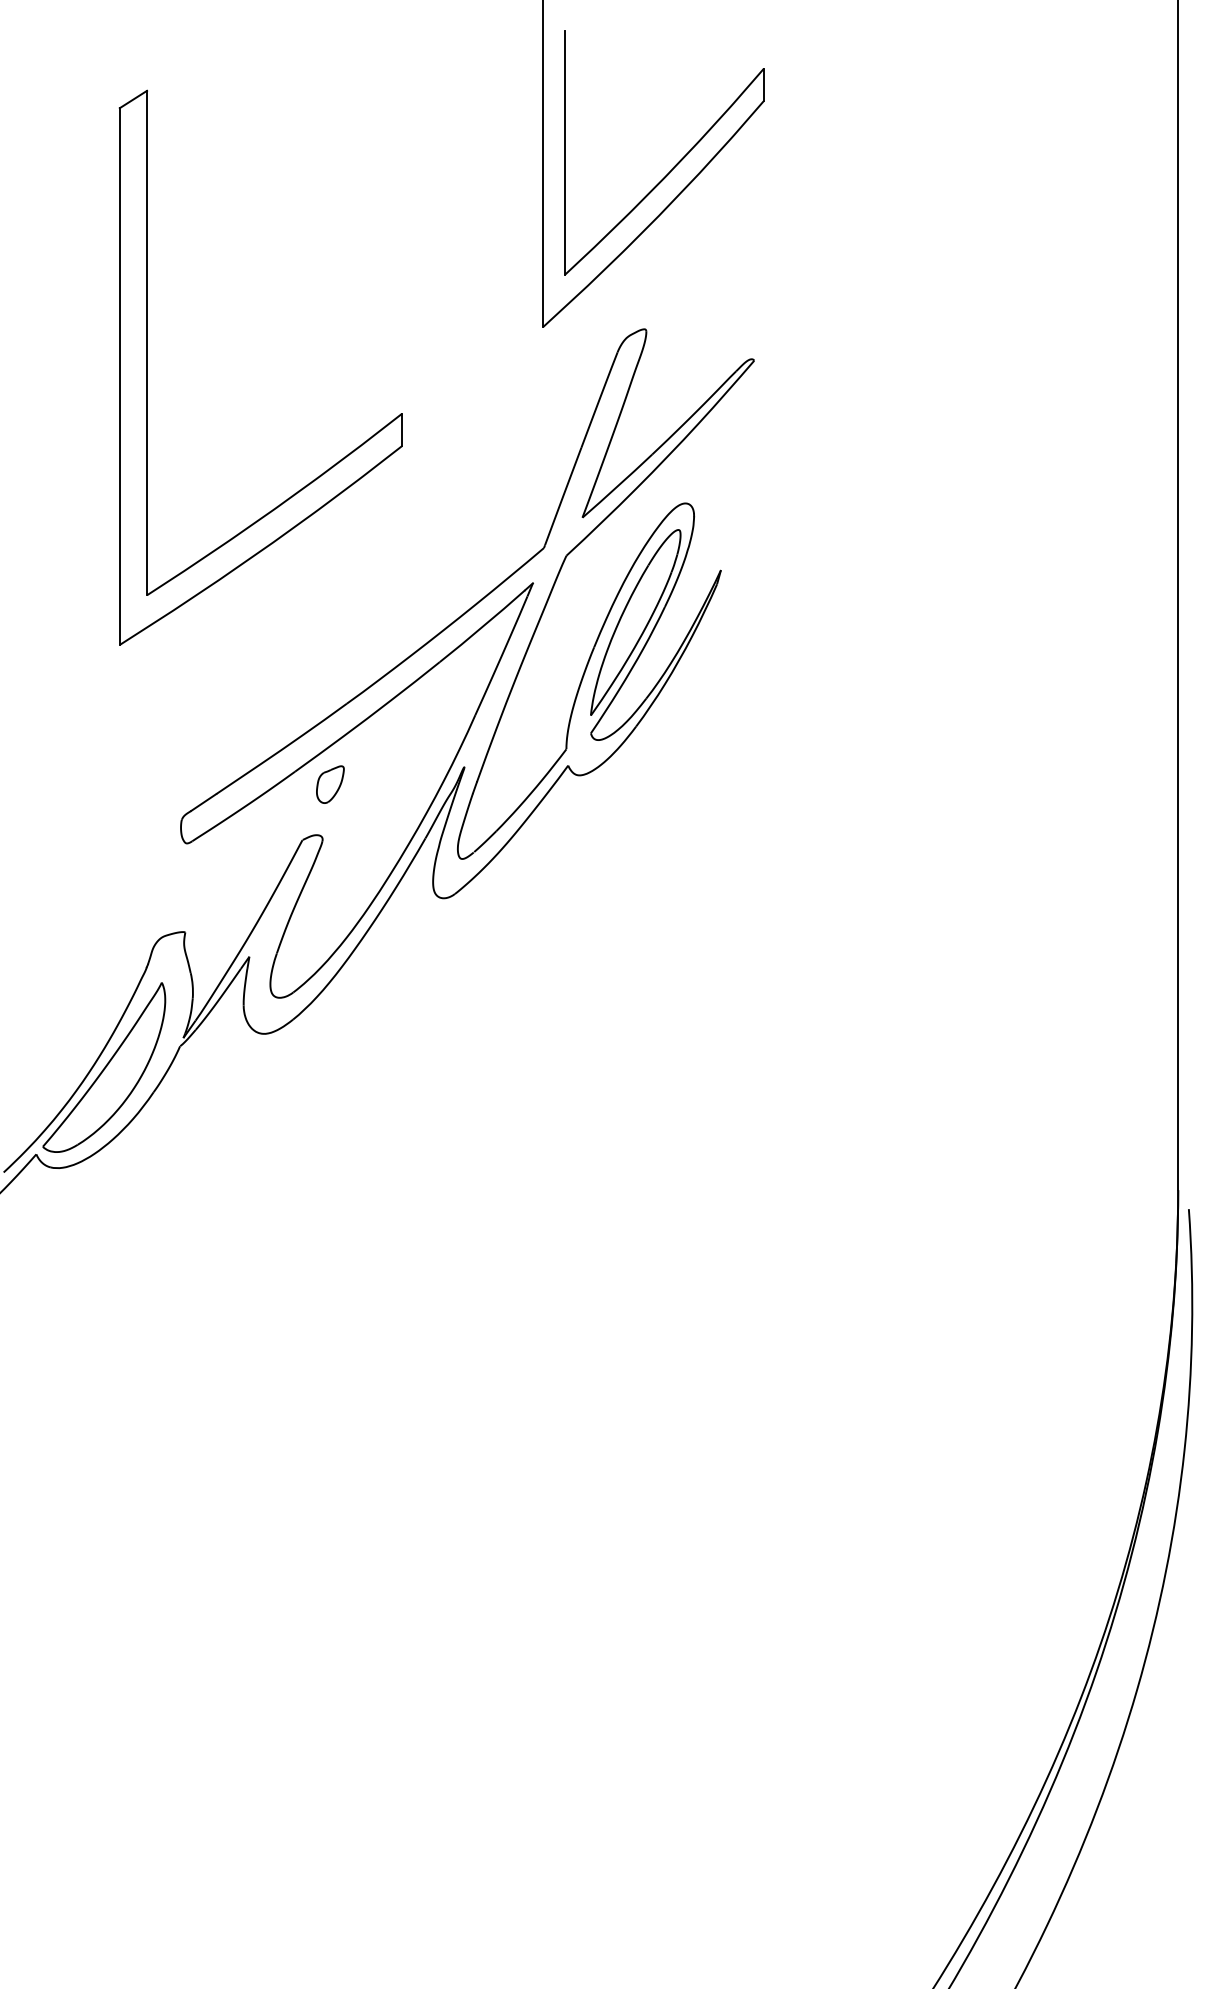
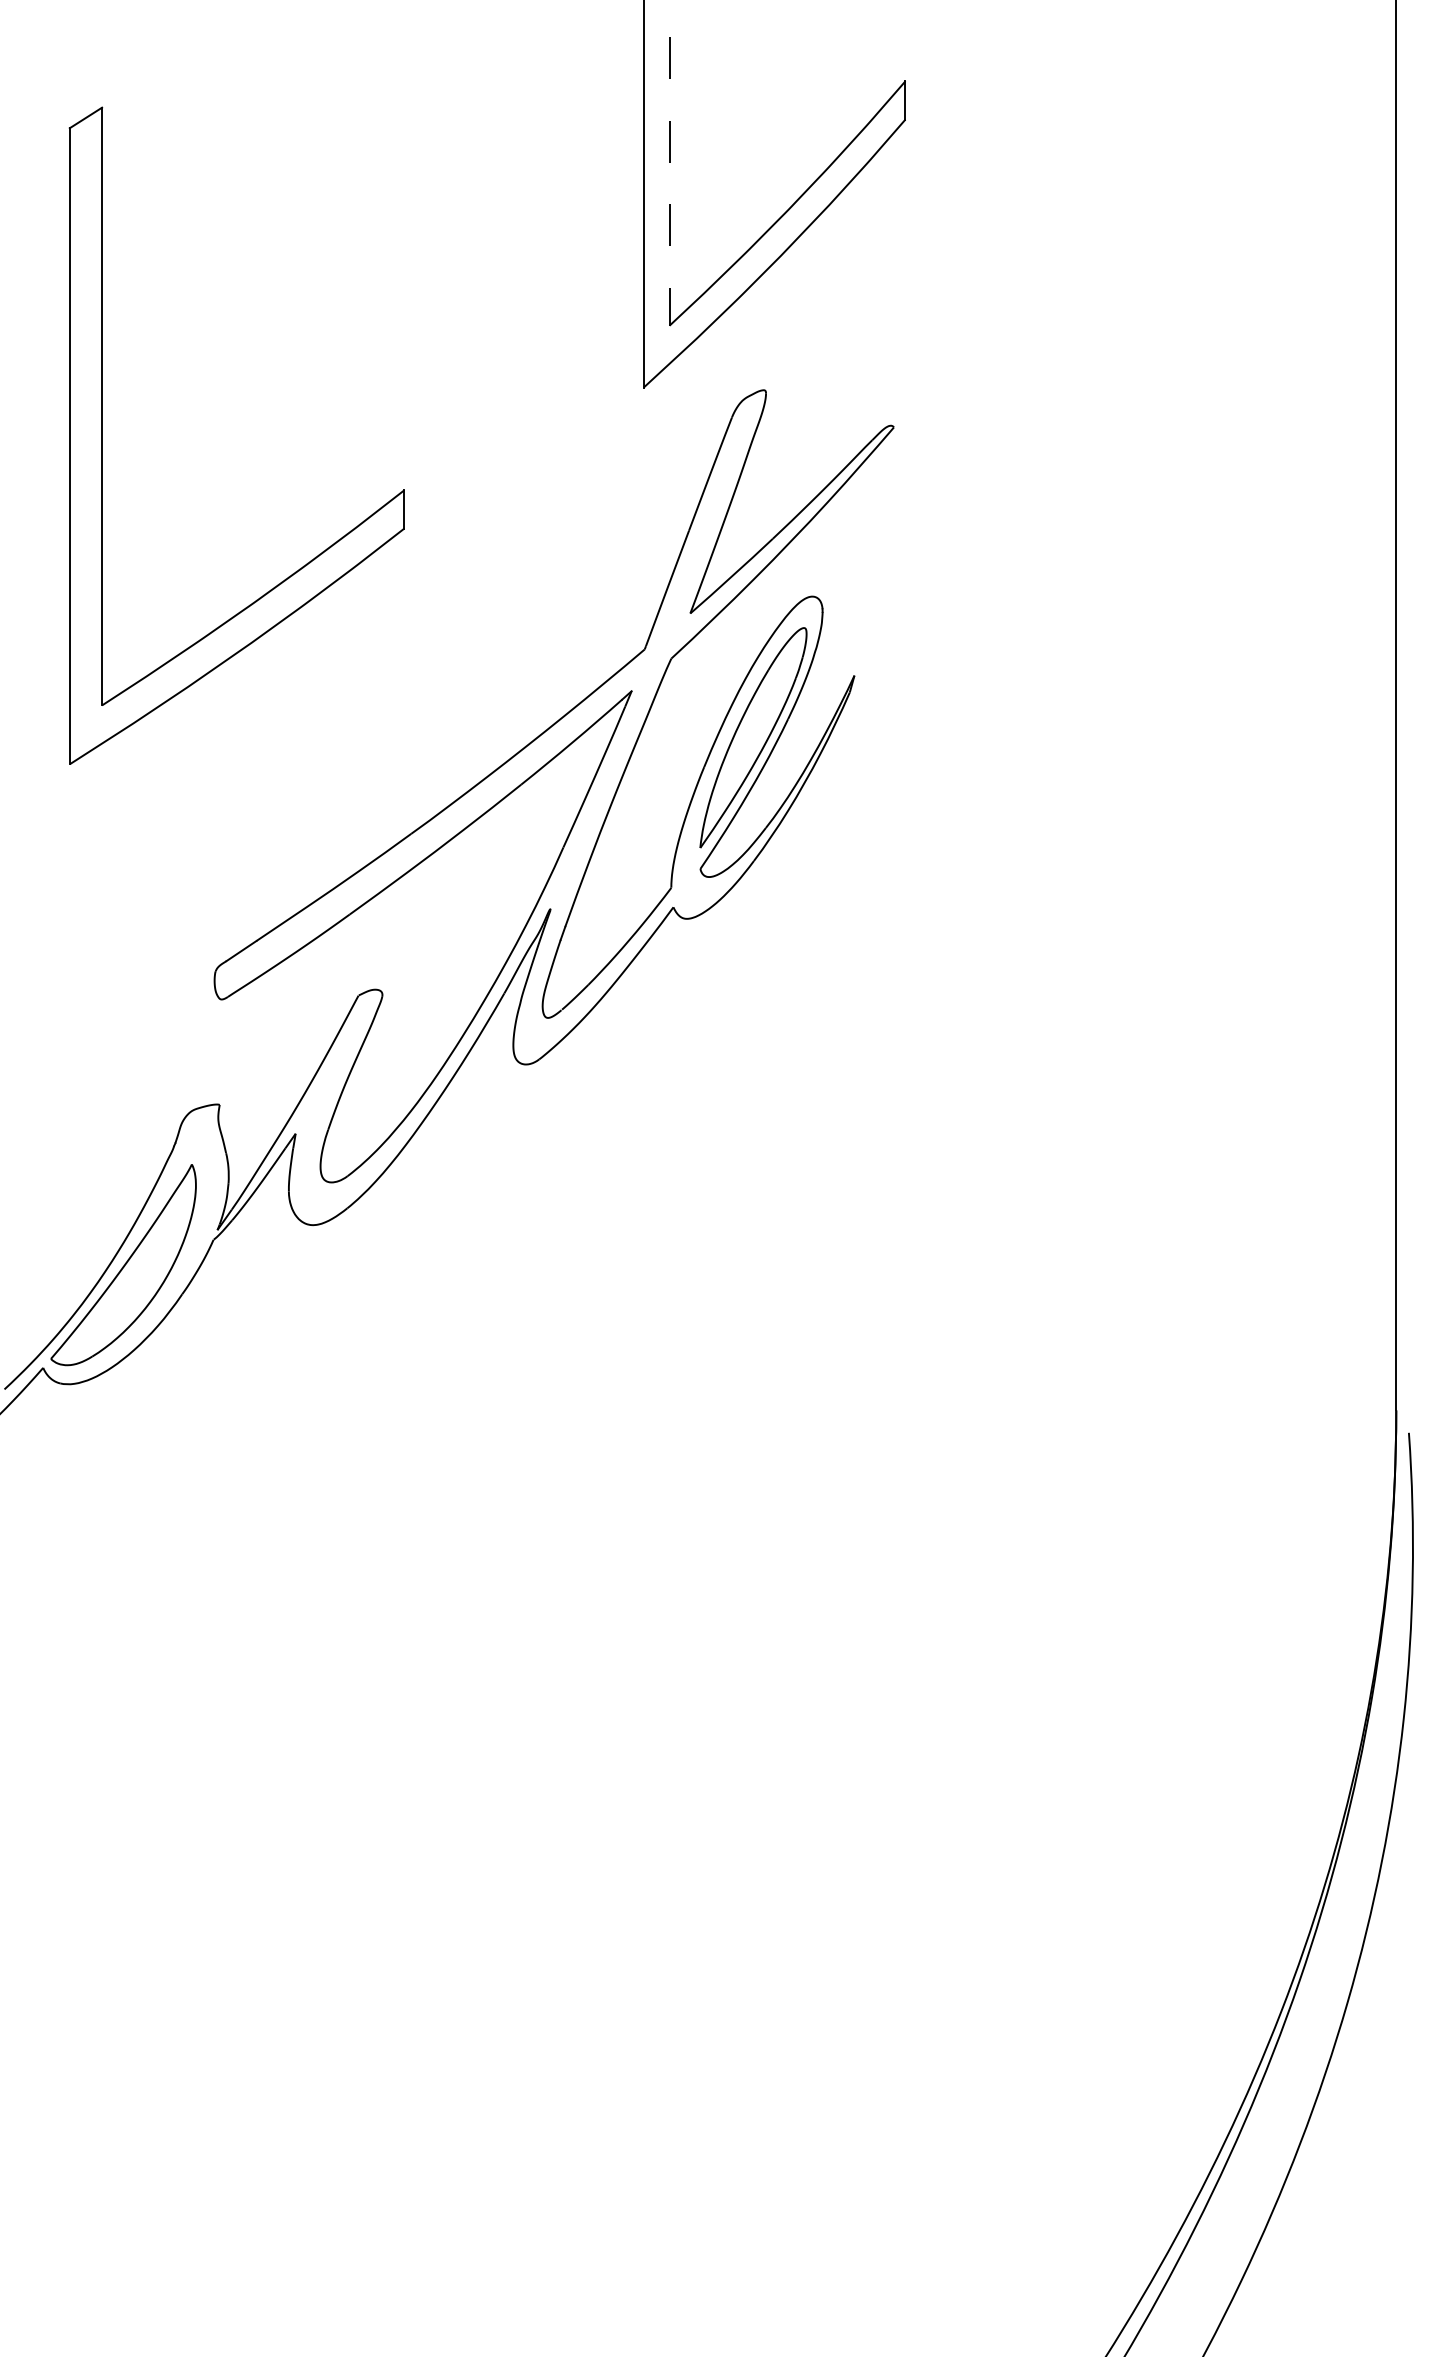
line: (564, 153) -> (669, 181), solid -> dashed
part: (147, 367) -> (102, 435), moved
part: (330, 784) -> (391, 929), removed

